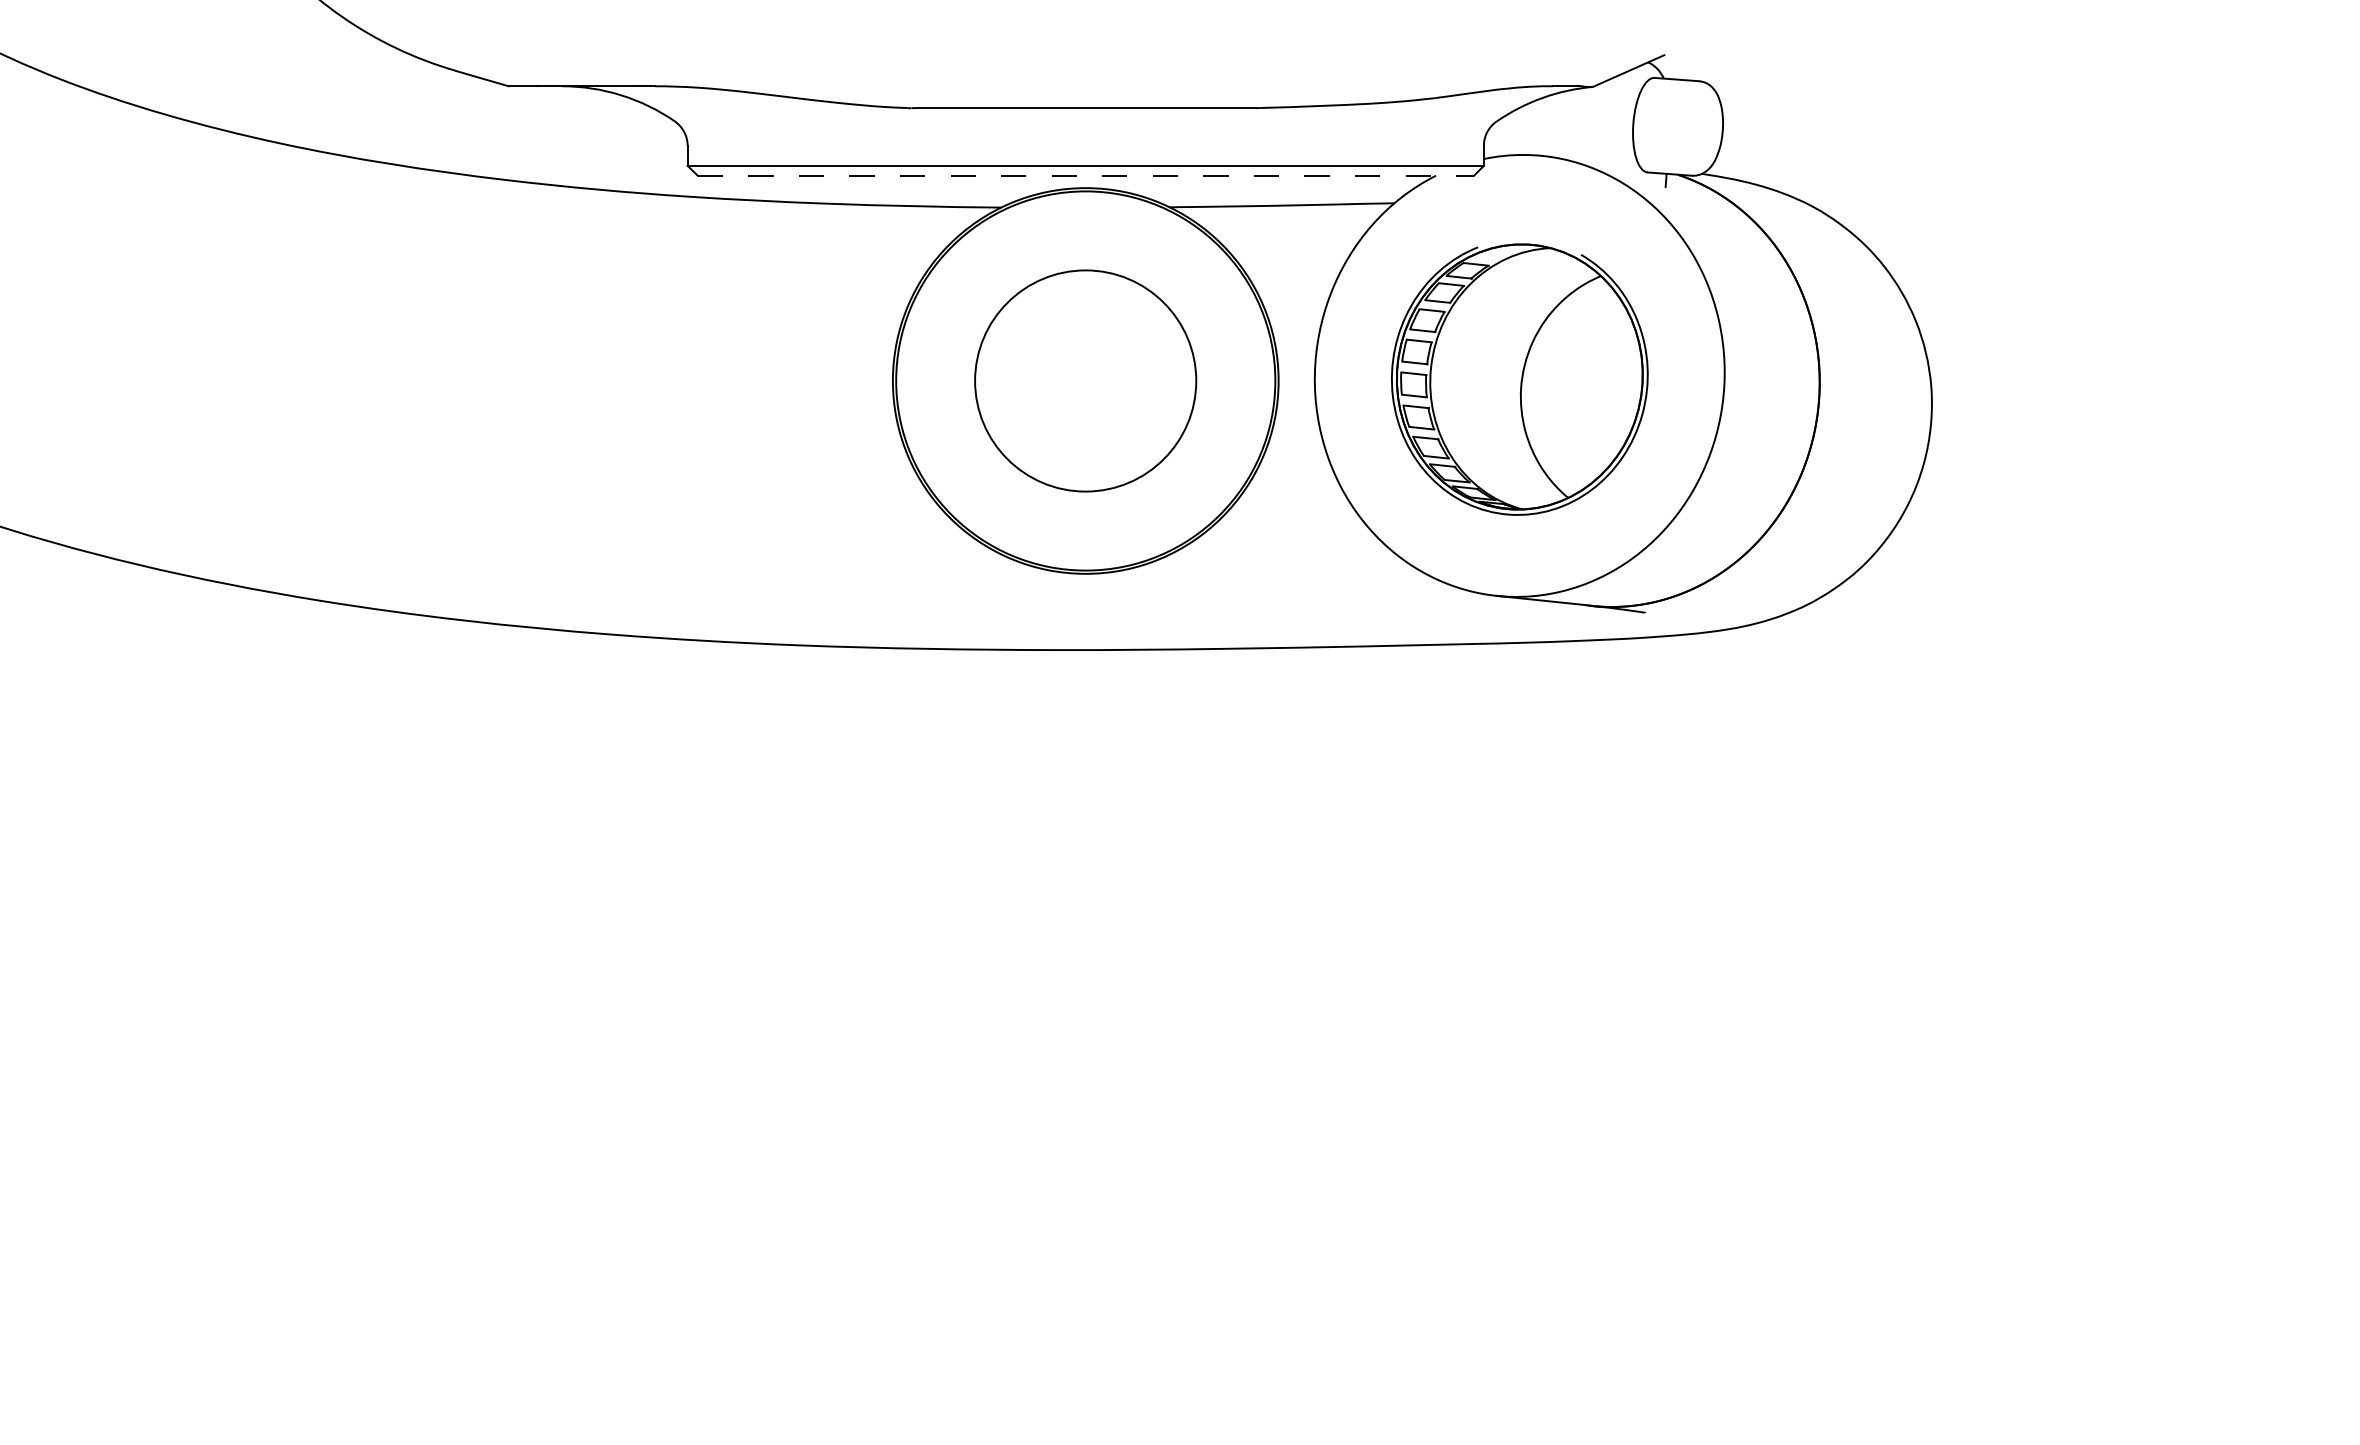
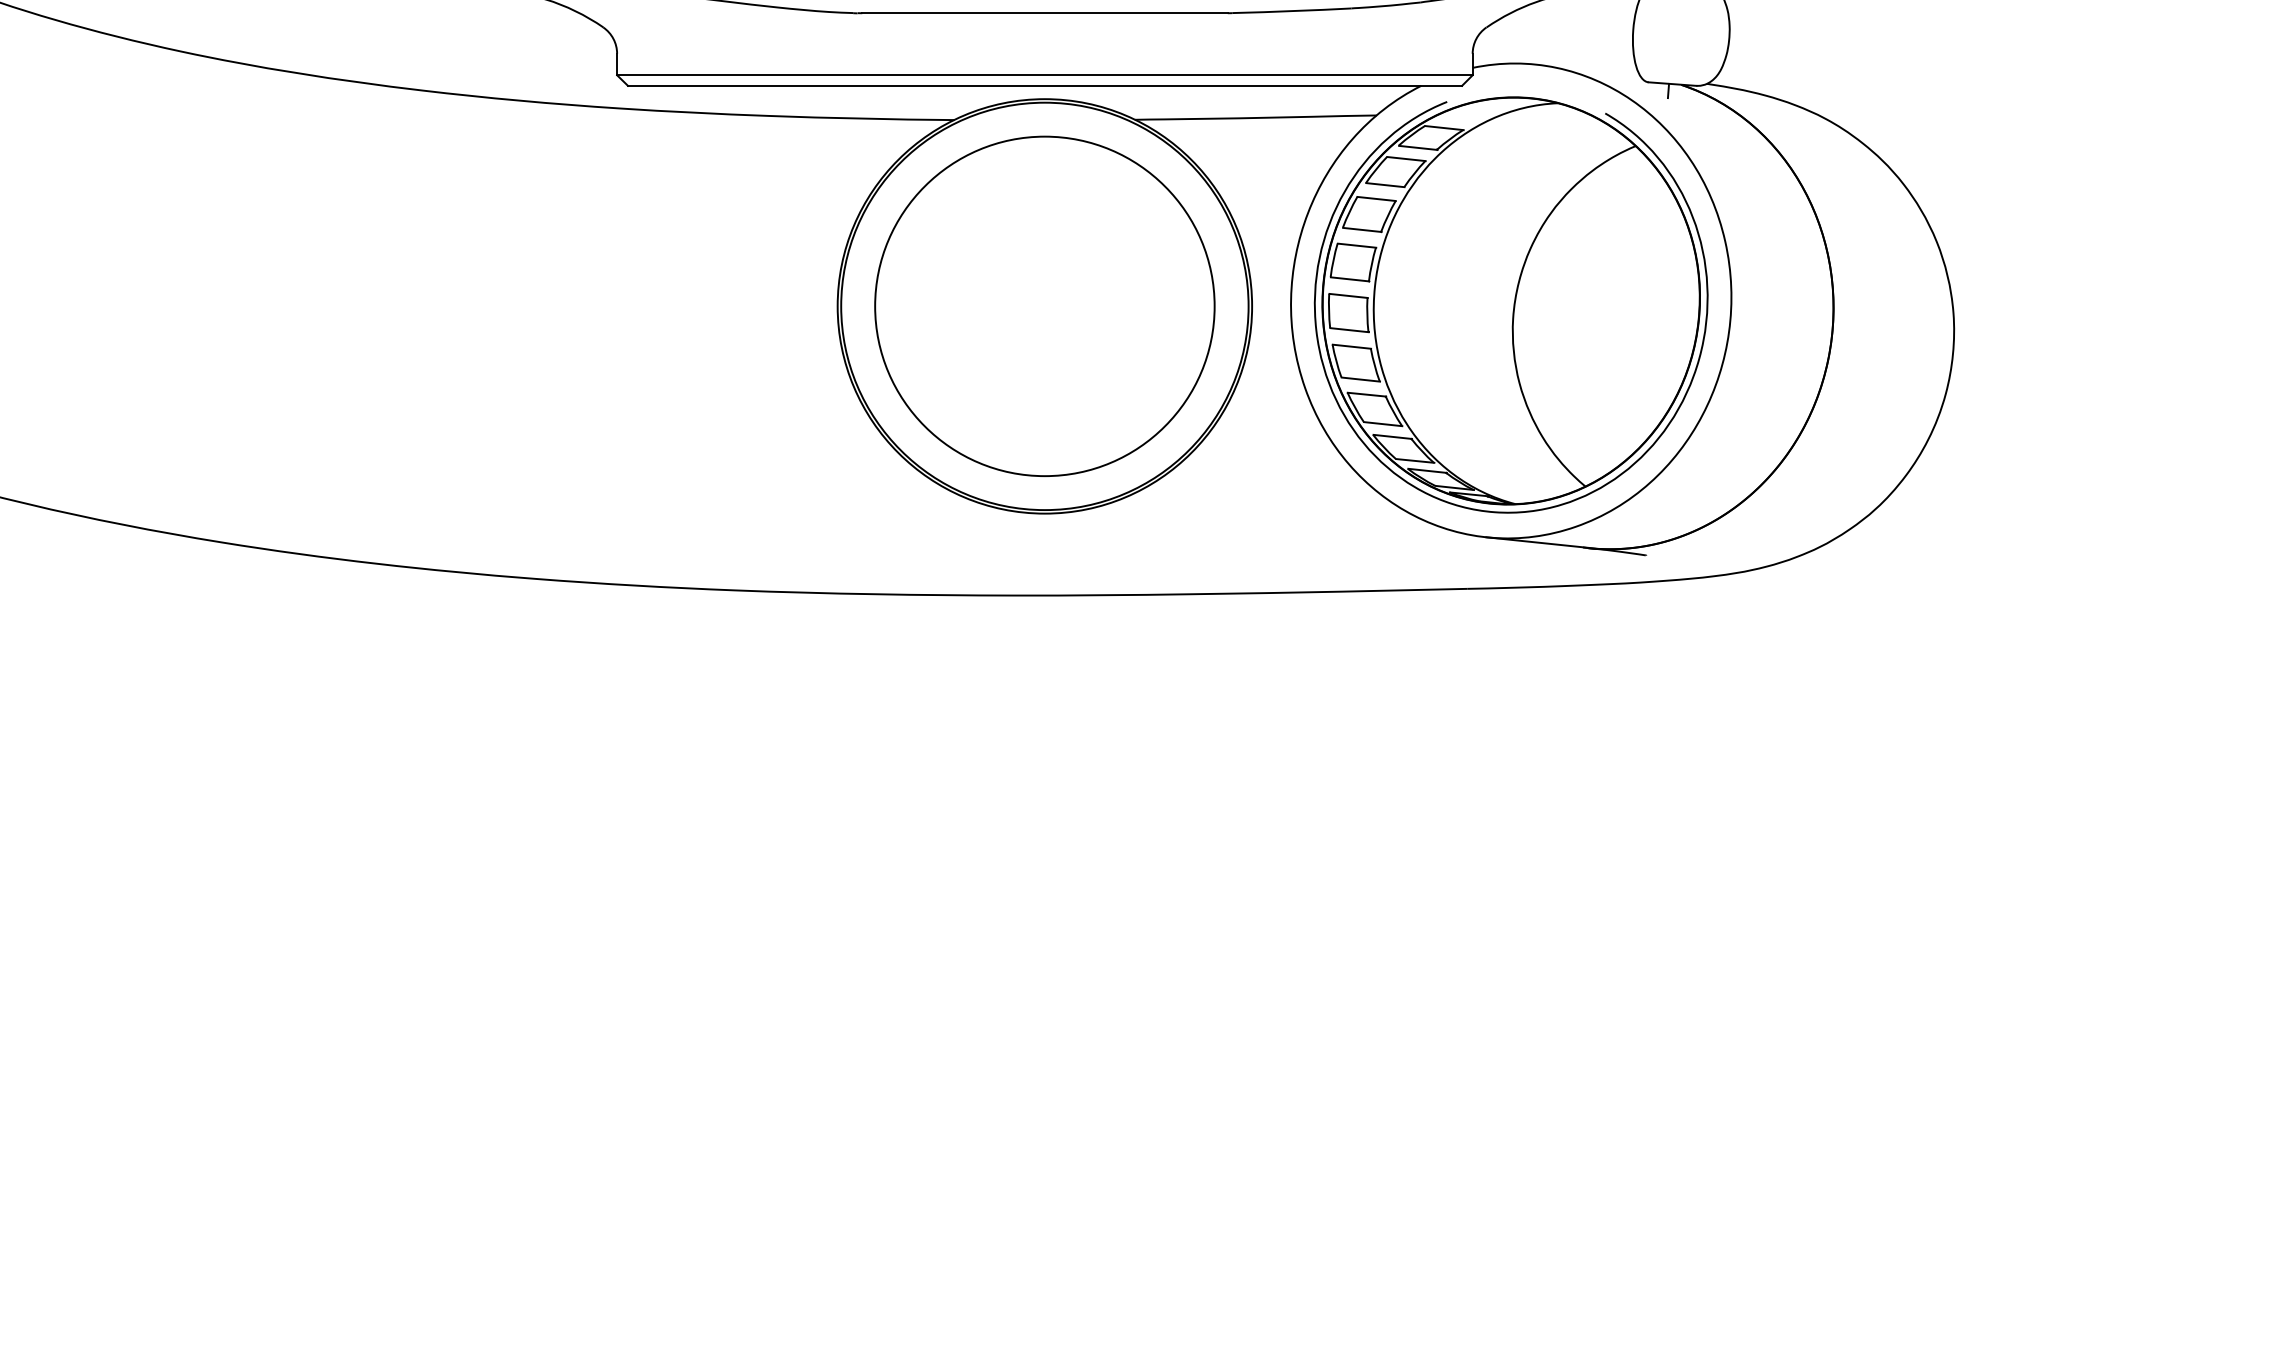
line: (1086, 175) -> (1045, 85), dashed -> solid
part: (1519, 379) -> (1510, 304), size x1.43
circle: (1085, 380) -> (1044, 305), size x1.43

